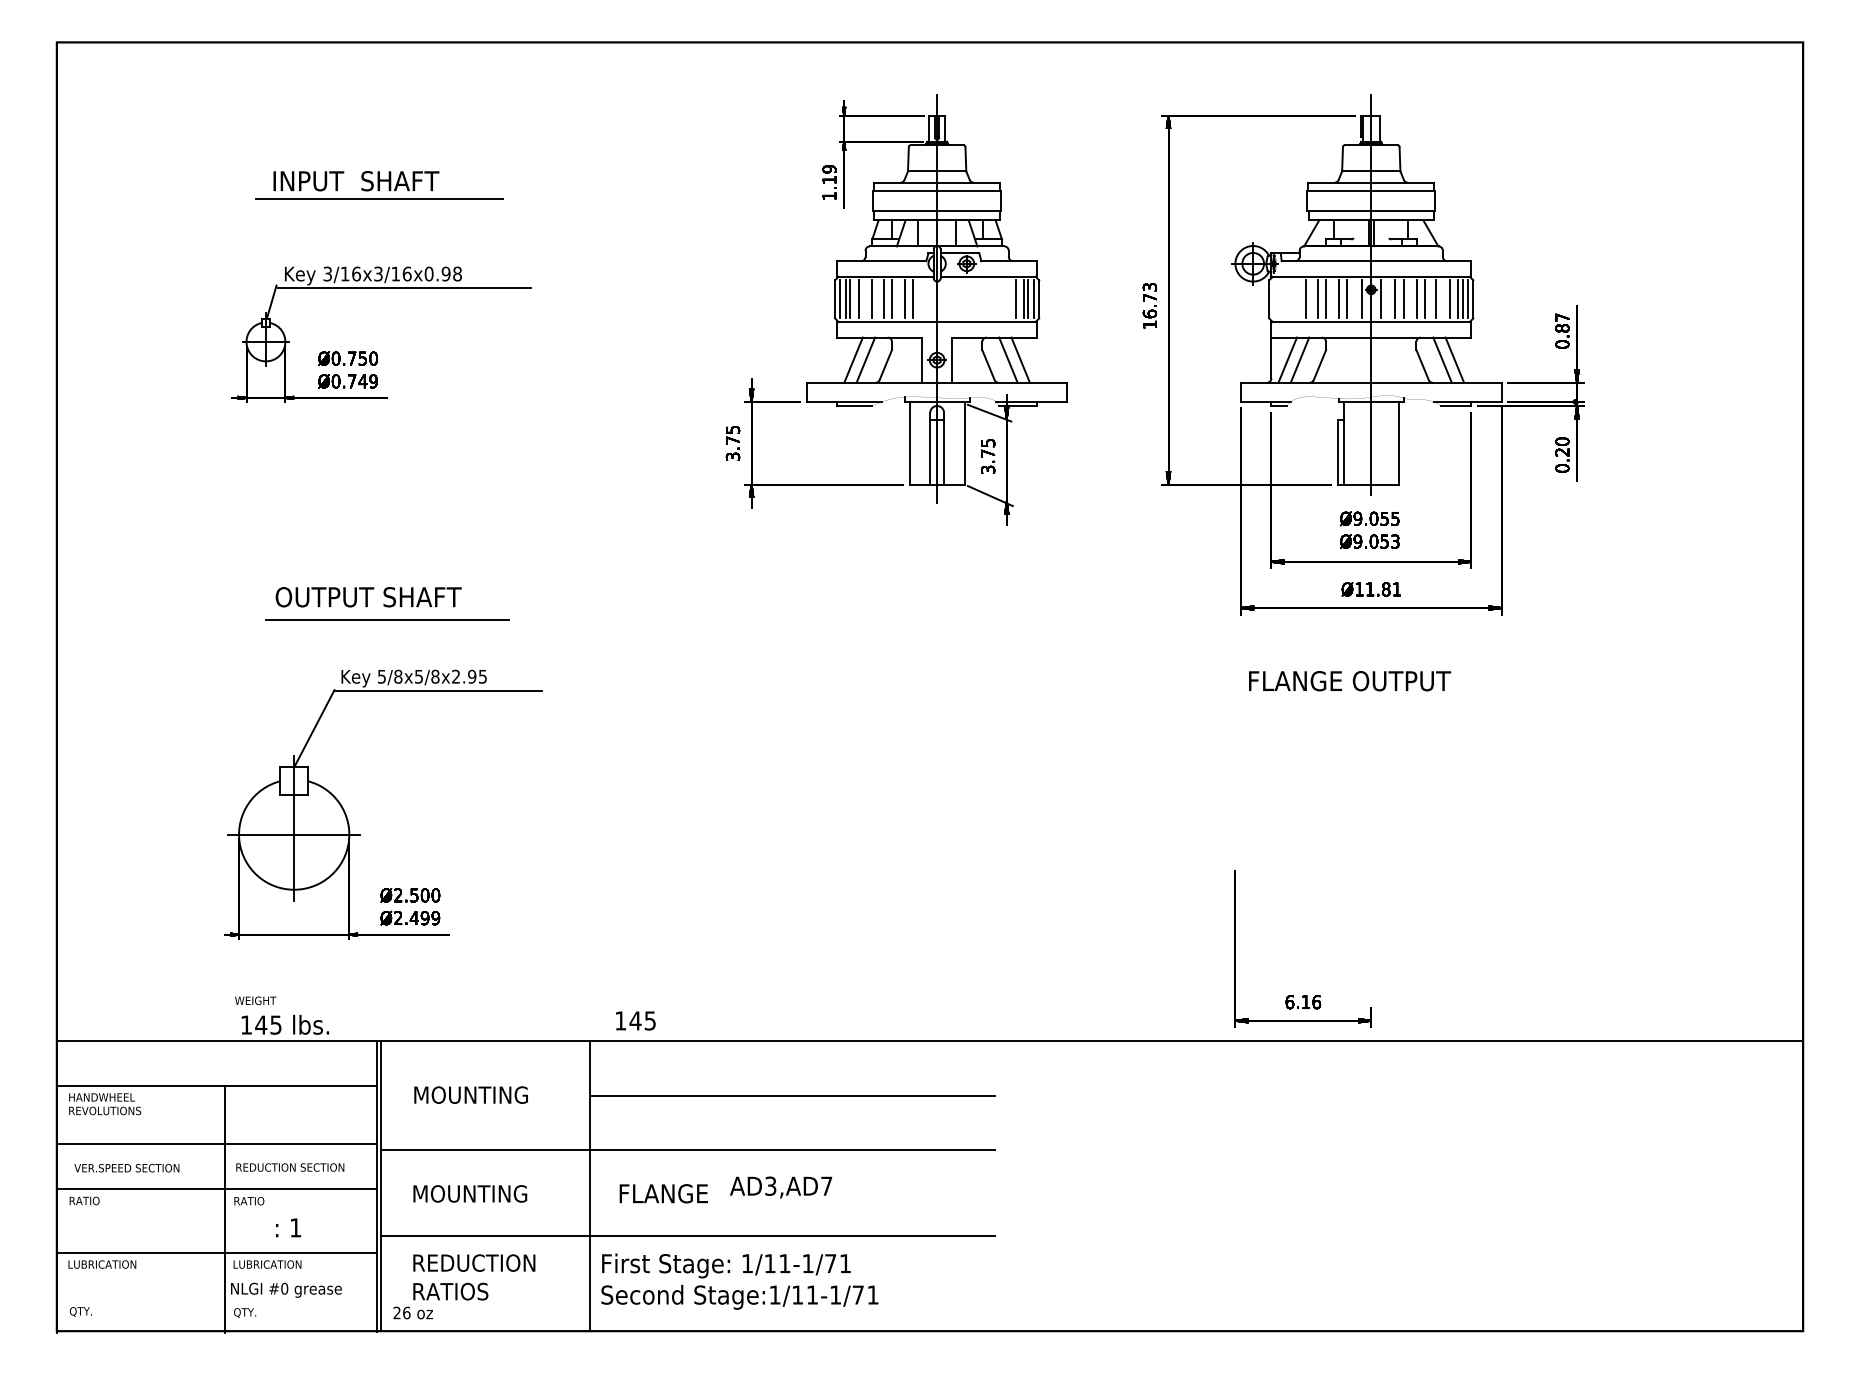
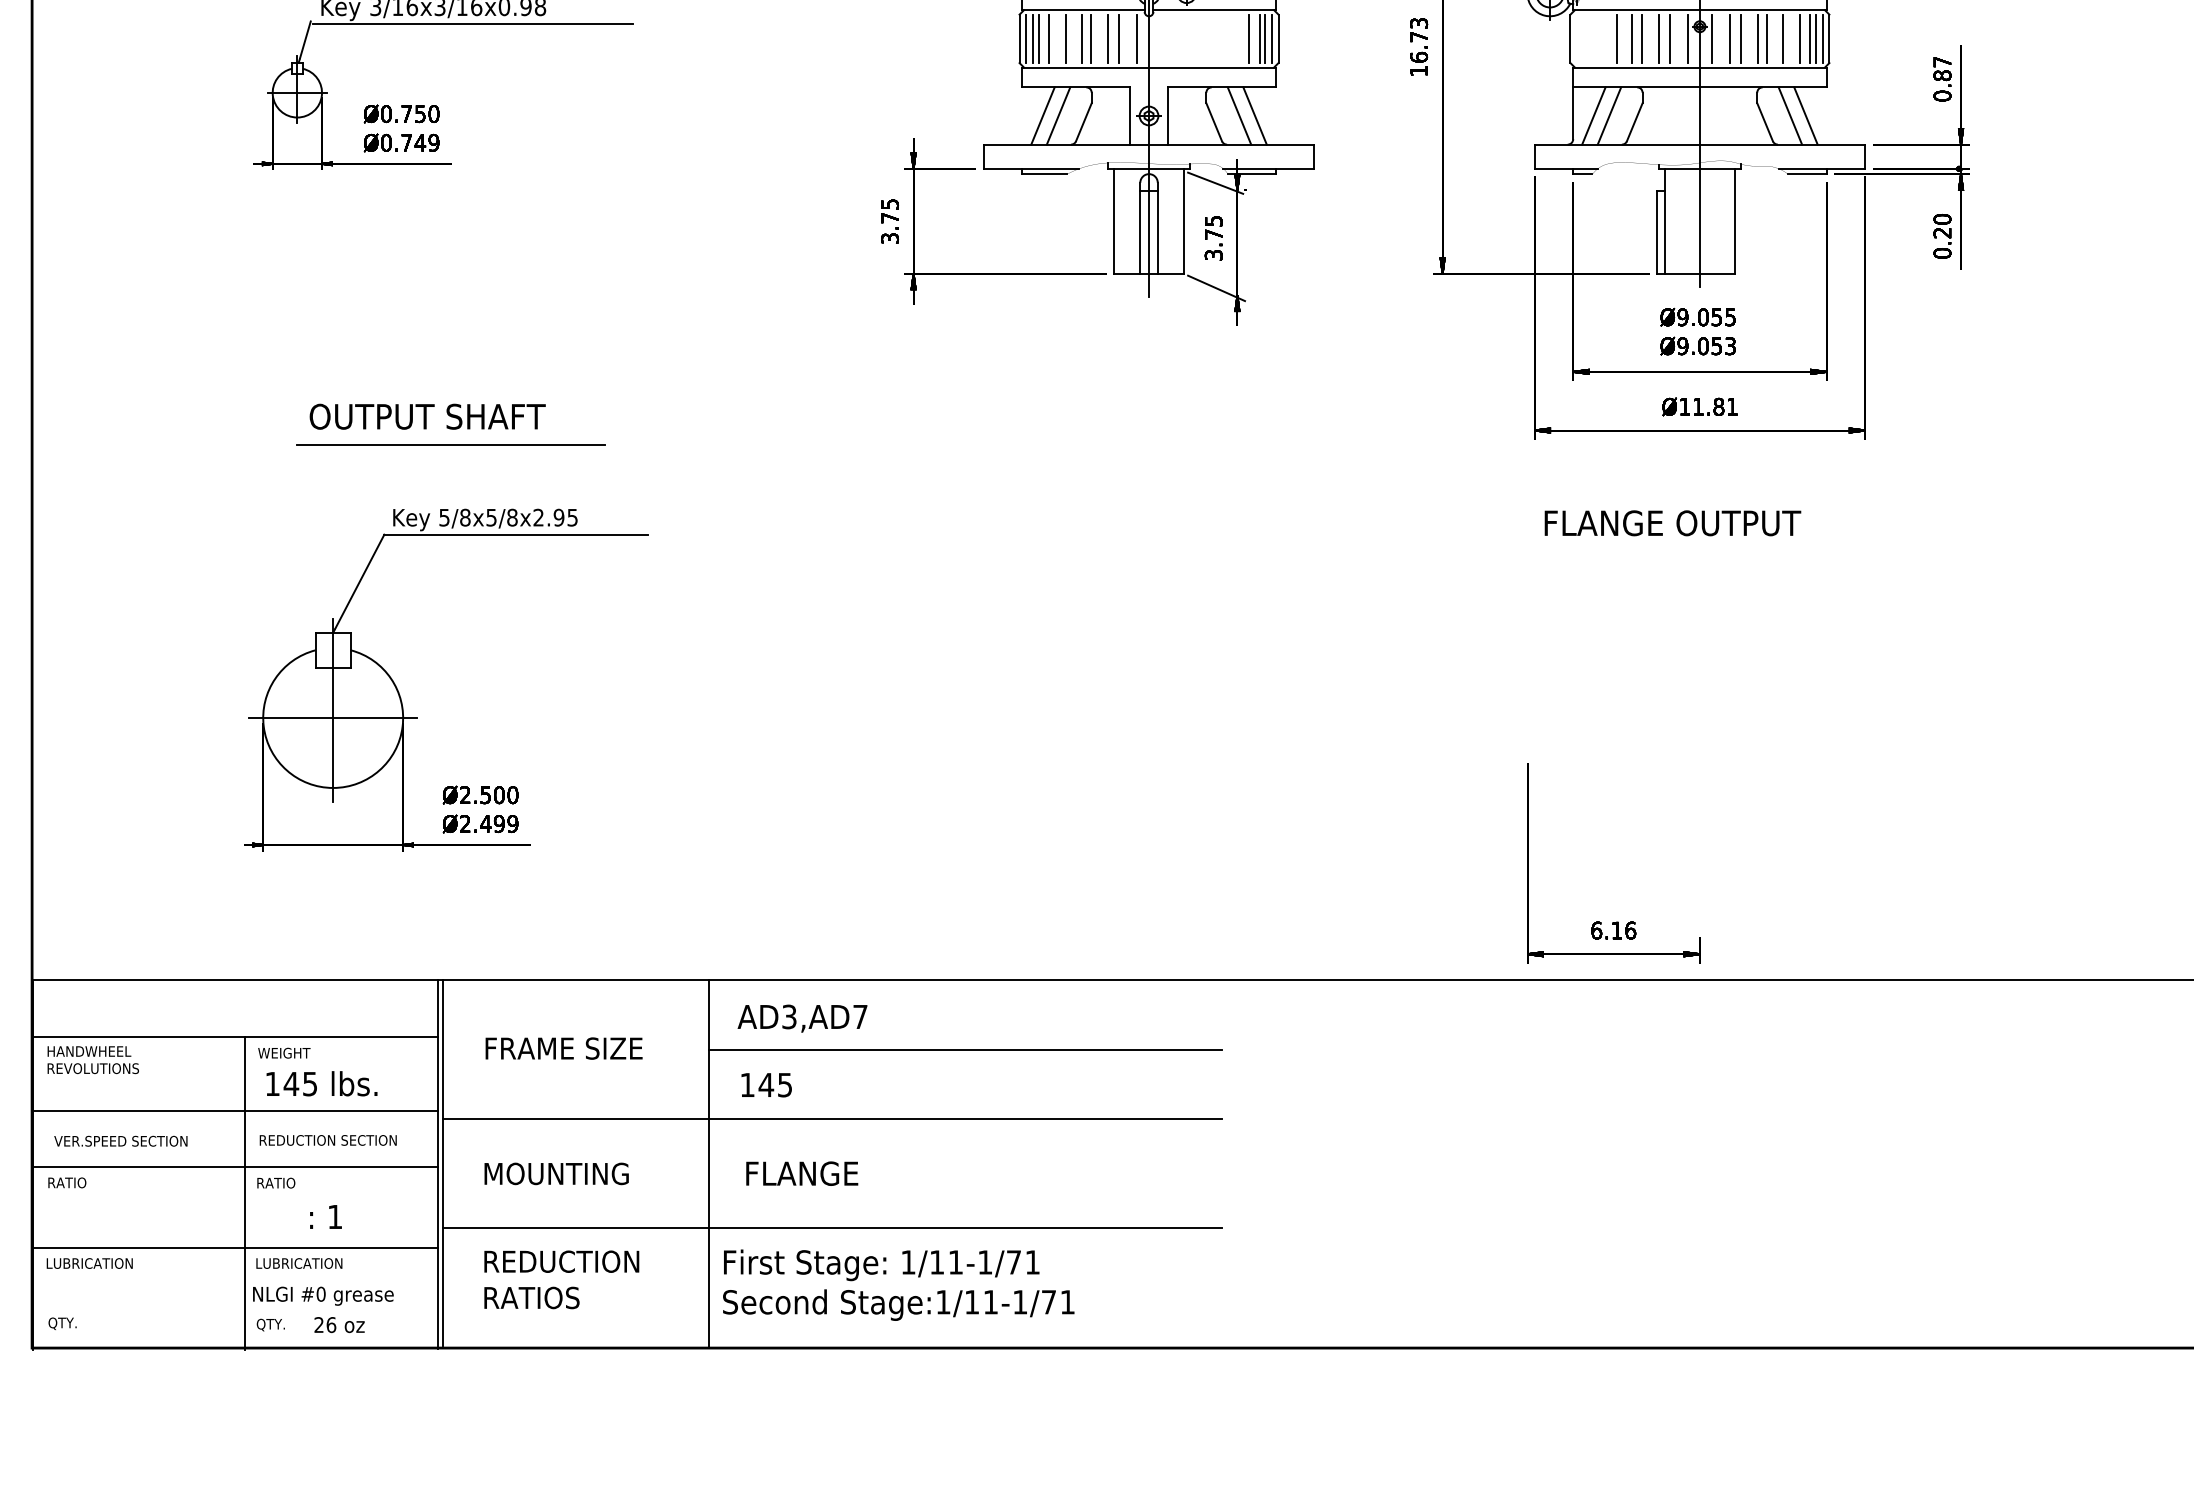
line: (927, 299) -> (1136, 38), added
text: (255, 1000) -> (284, 1052), moved
text: (635, 1020) -> (766, 1084), moved
text: (284, 1024) -> (320, 1083), moved
text: (476, 1094) -> (564, 1047), MOUNTING -> FRAME SIZE
text: (781, 1187) -> (803, 1018), moved
text: (412, 1312) -> (338, 1324), moved

